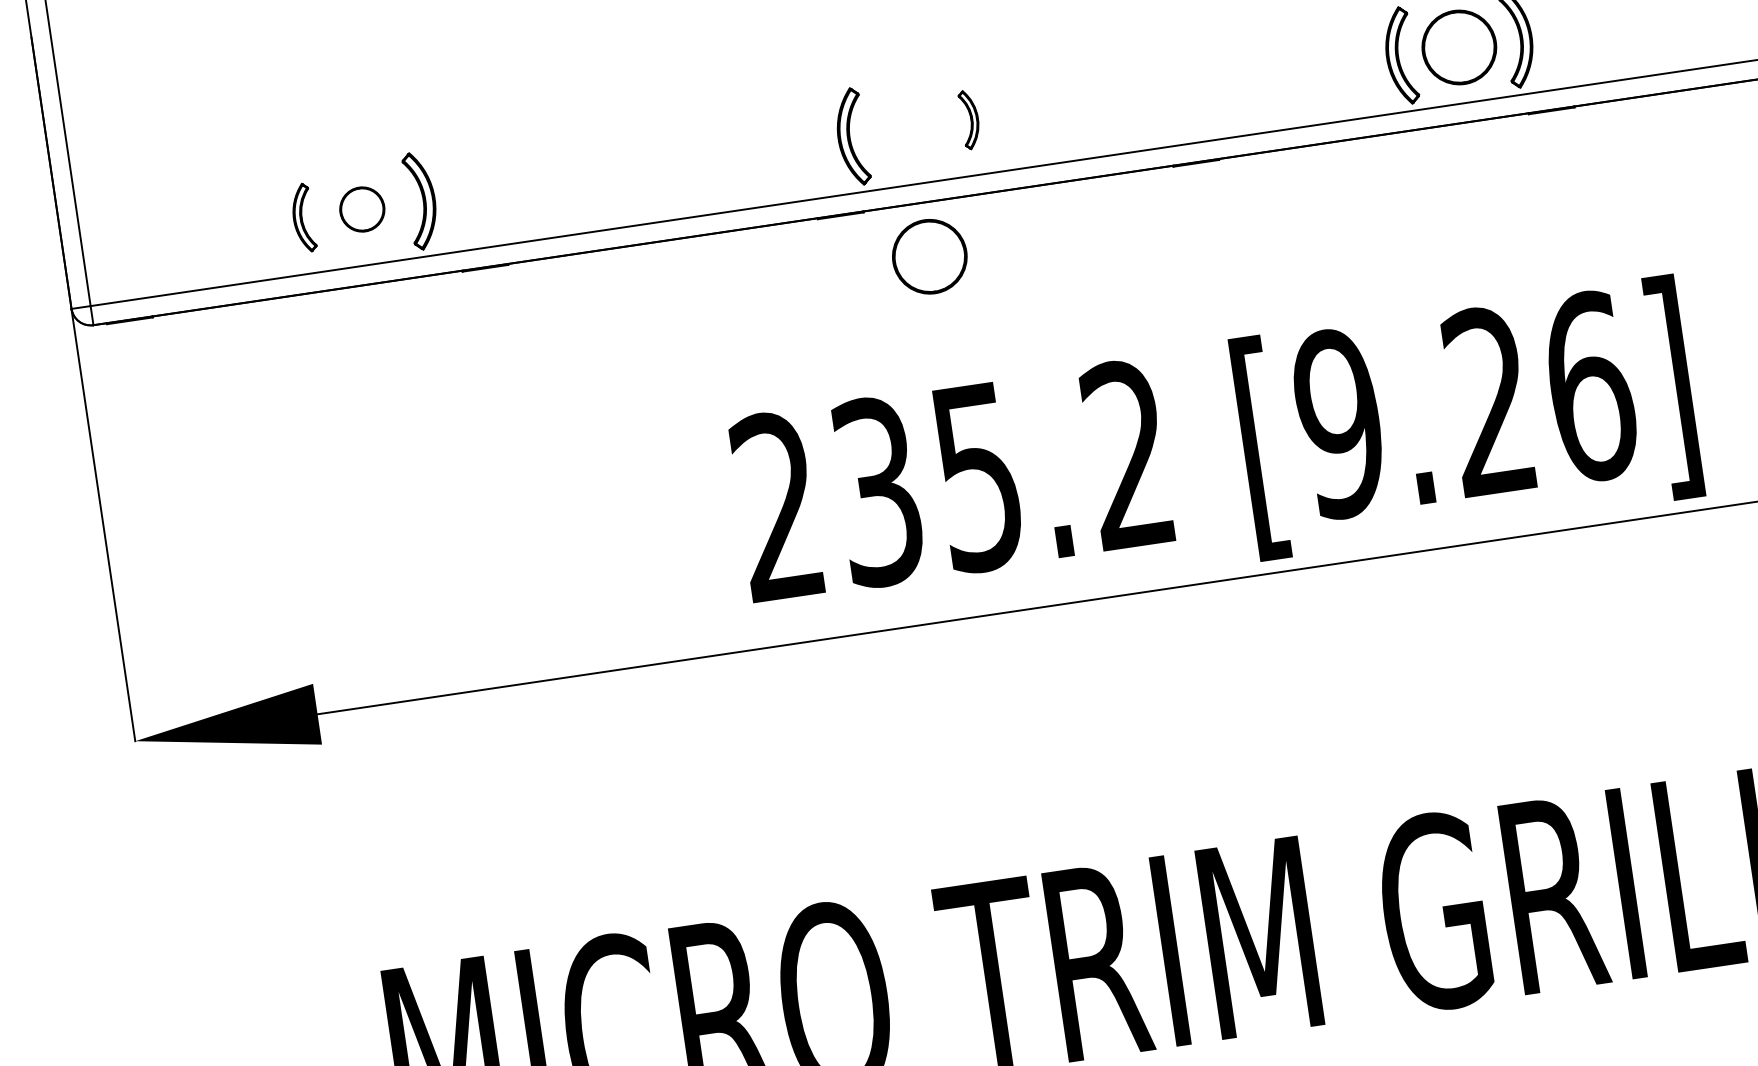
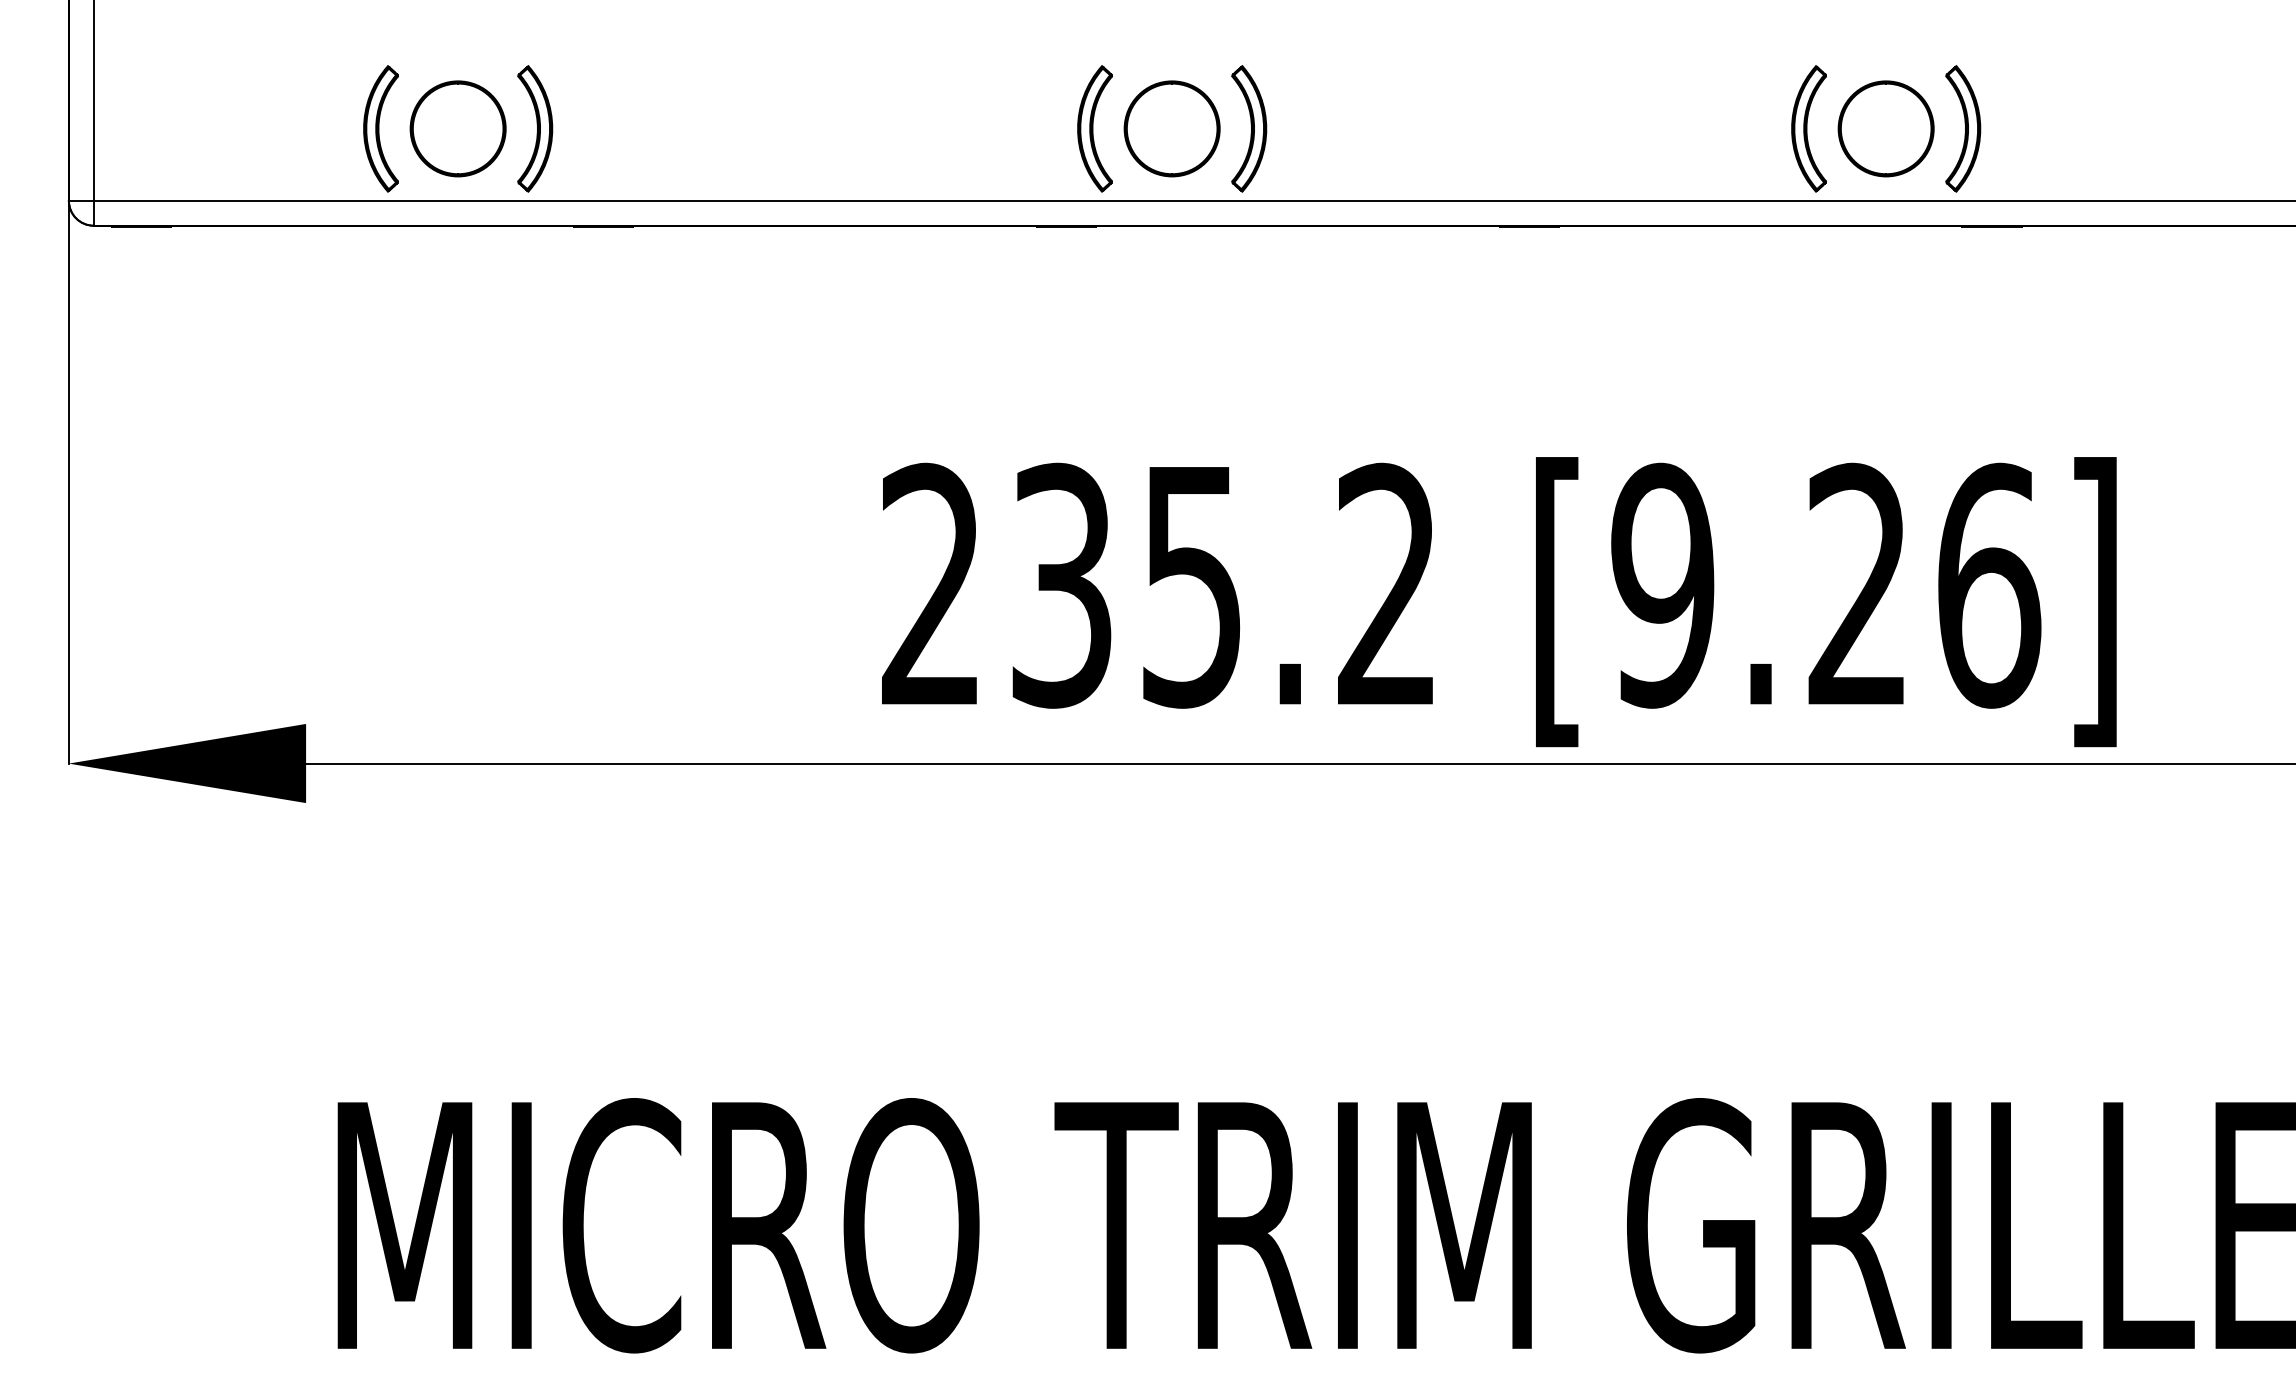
part: (970, 119) -> (1249, 128), size x1.67
part: (361, 209) -> (457, 128), size x1.67
part: (302, 217) -> (380, 128), size x1.43
part: (929, 256) -> (1171, 128), moved

